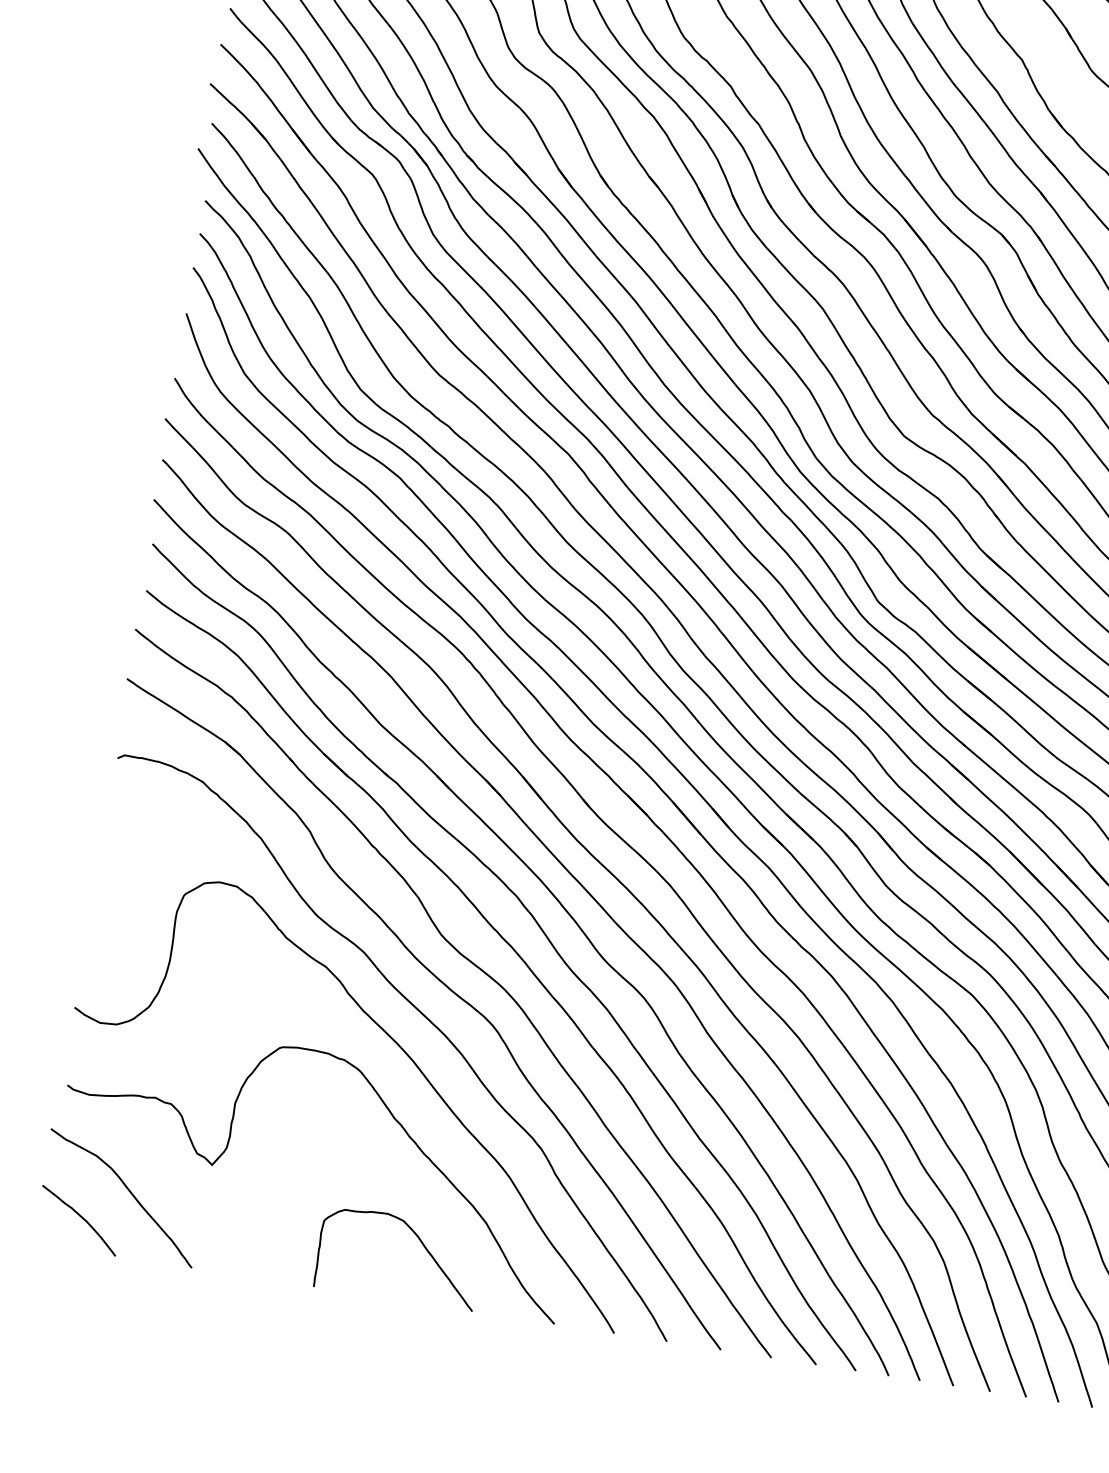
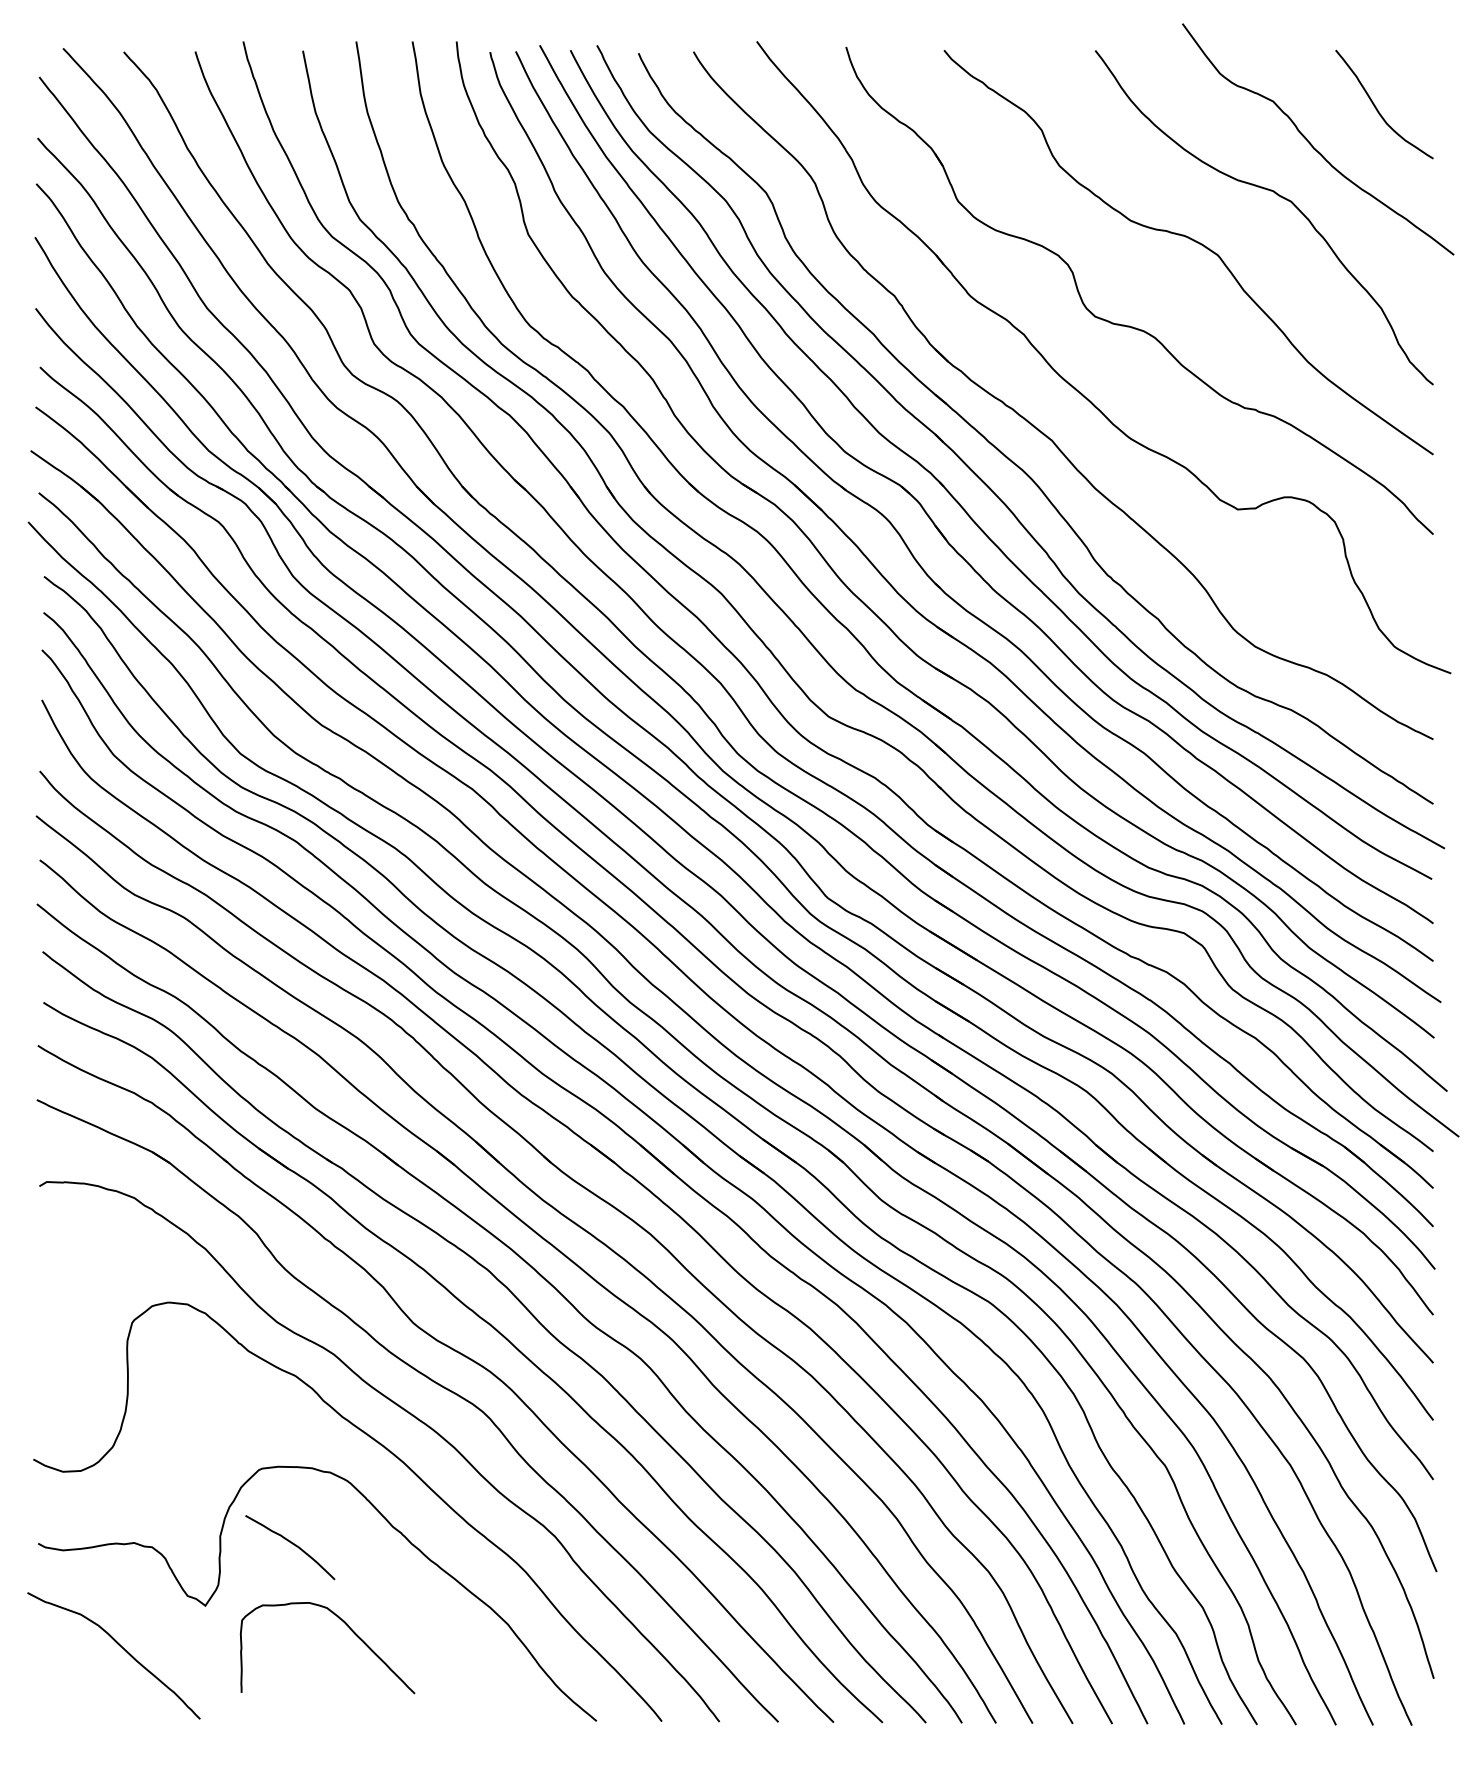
curve: (81, 1218) -> (292, 1544), moved
curve: (422, 1244) -> (350, 1630), moved

